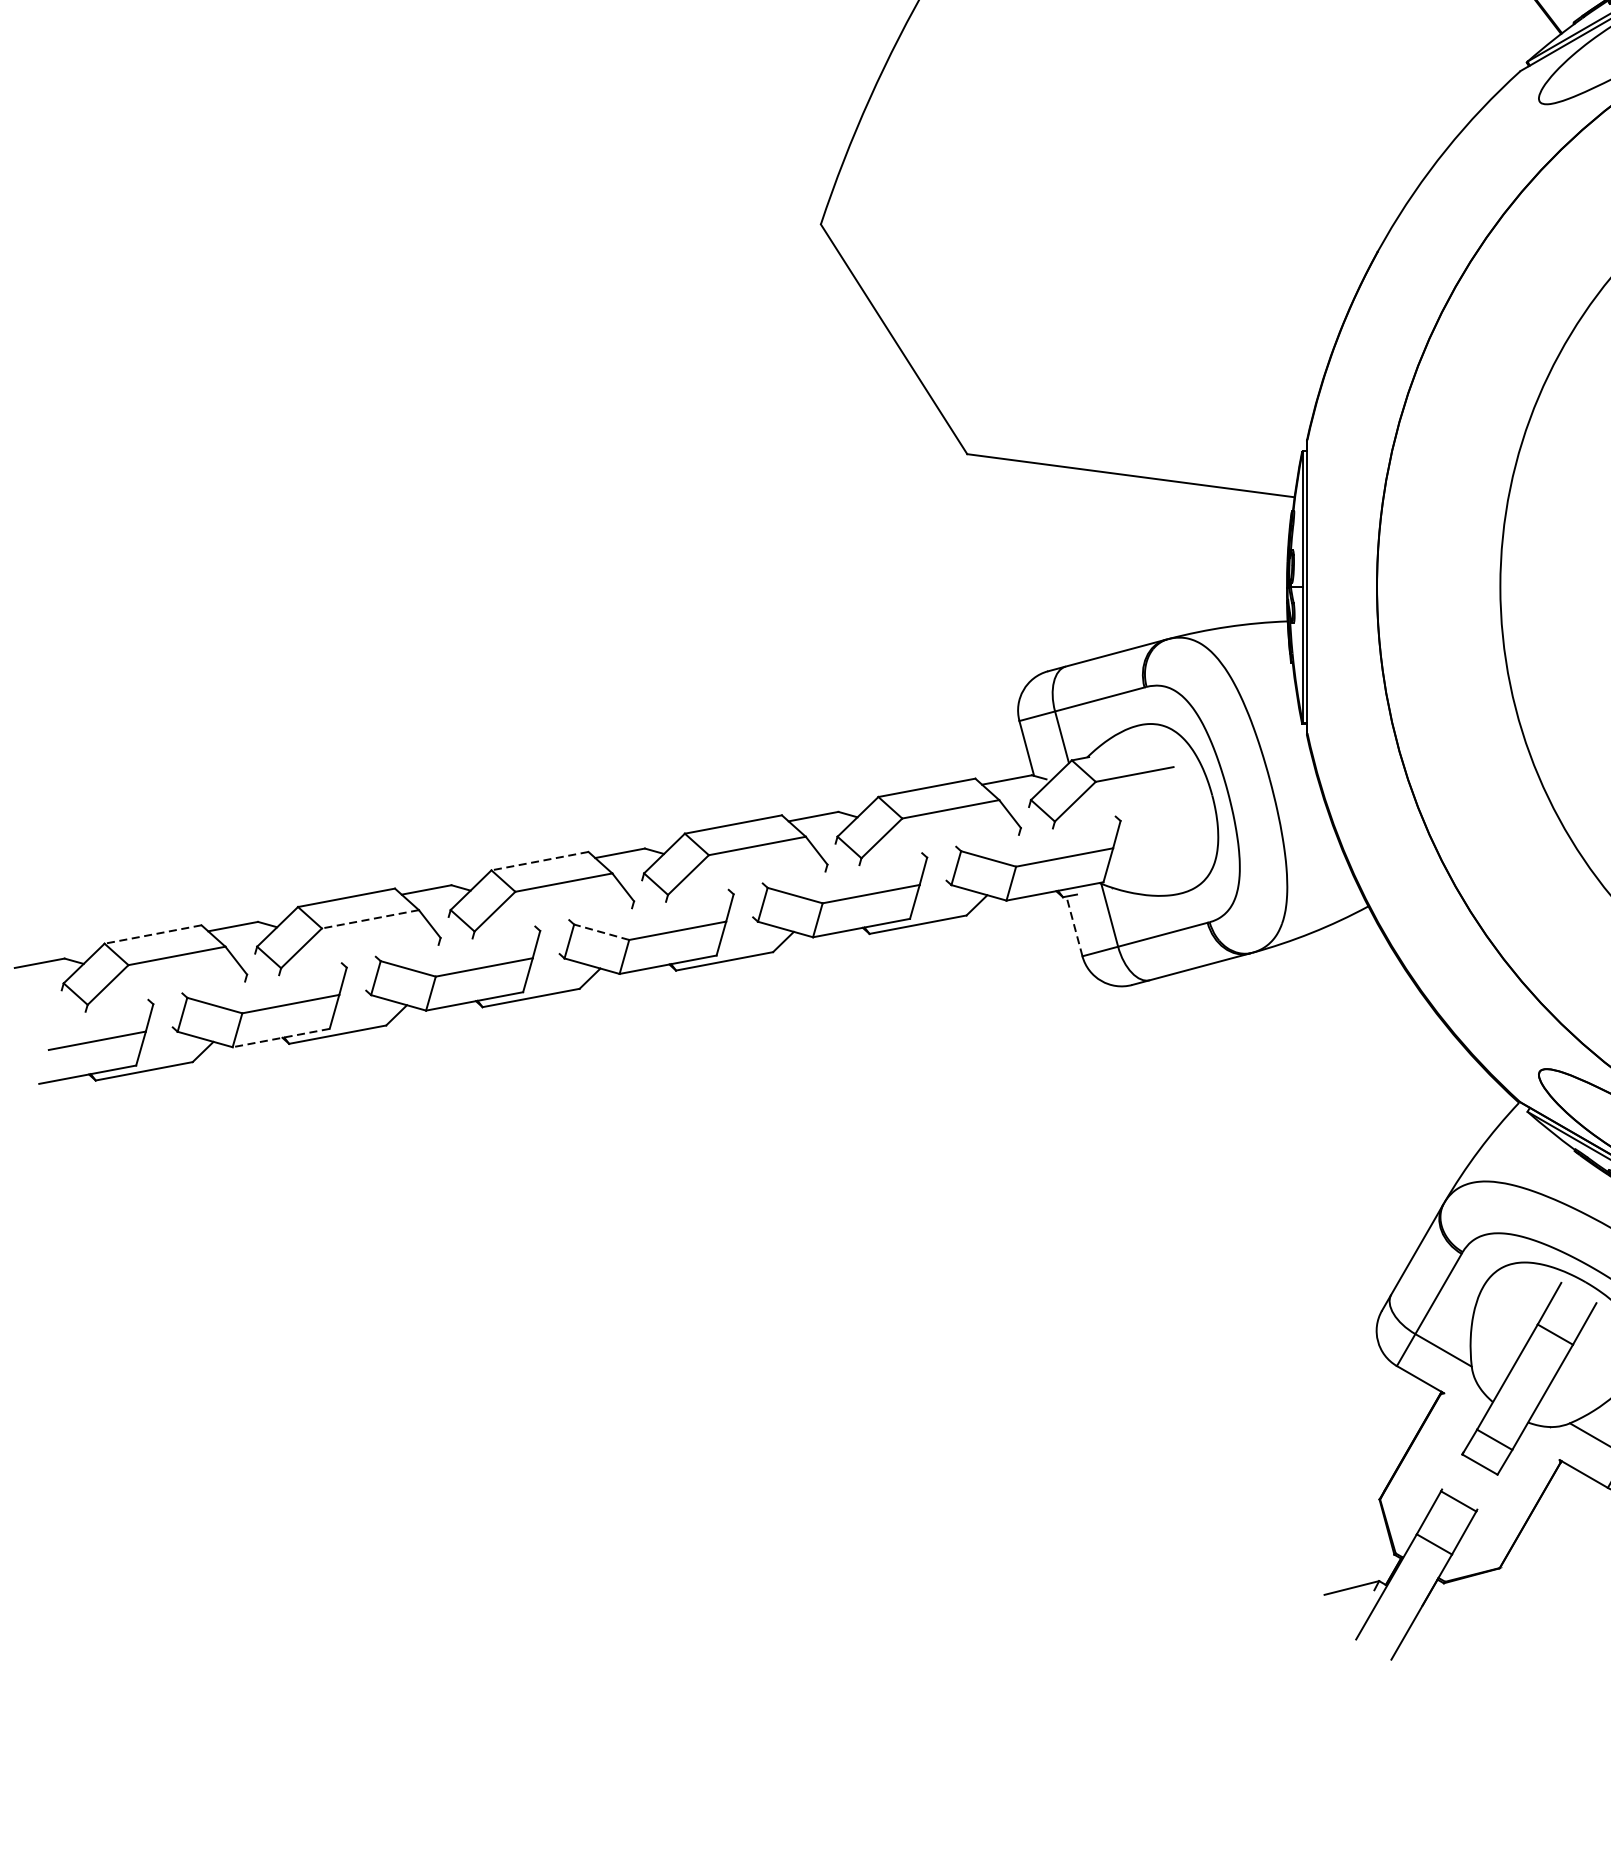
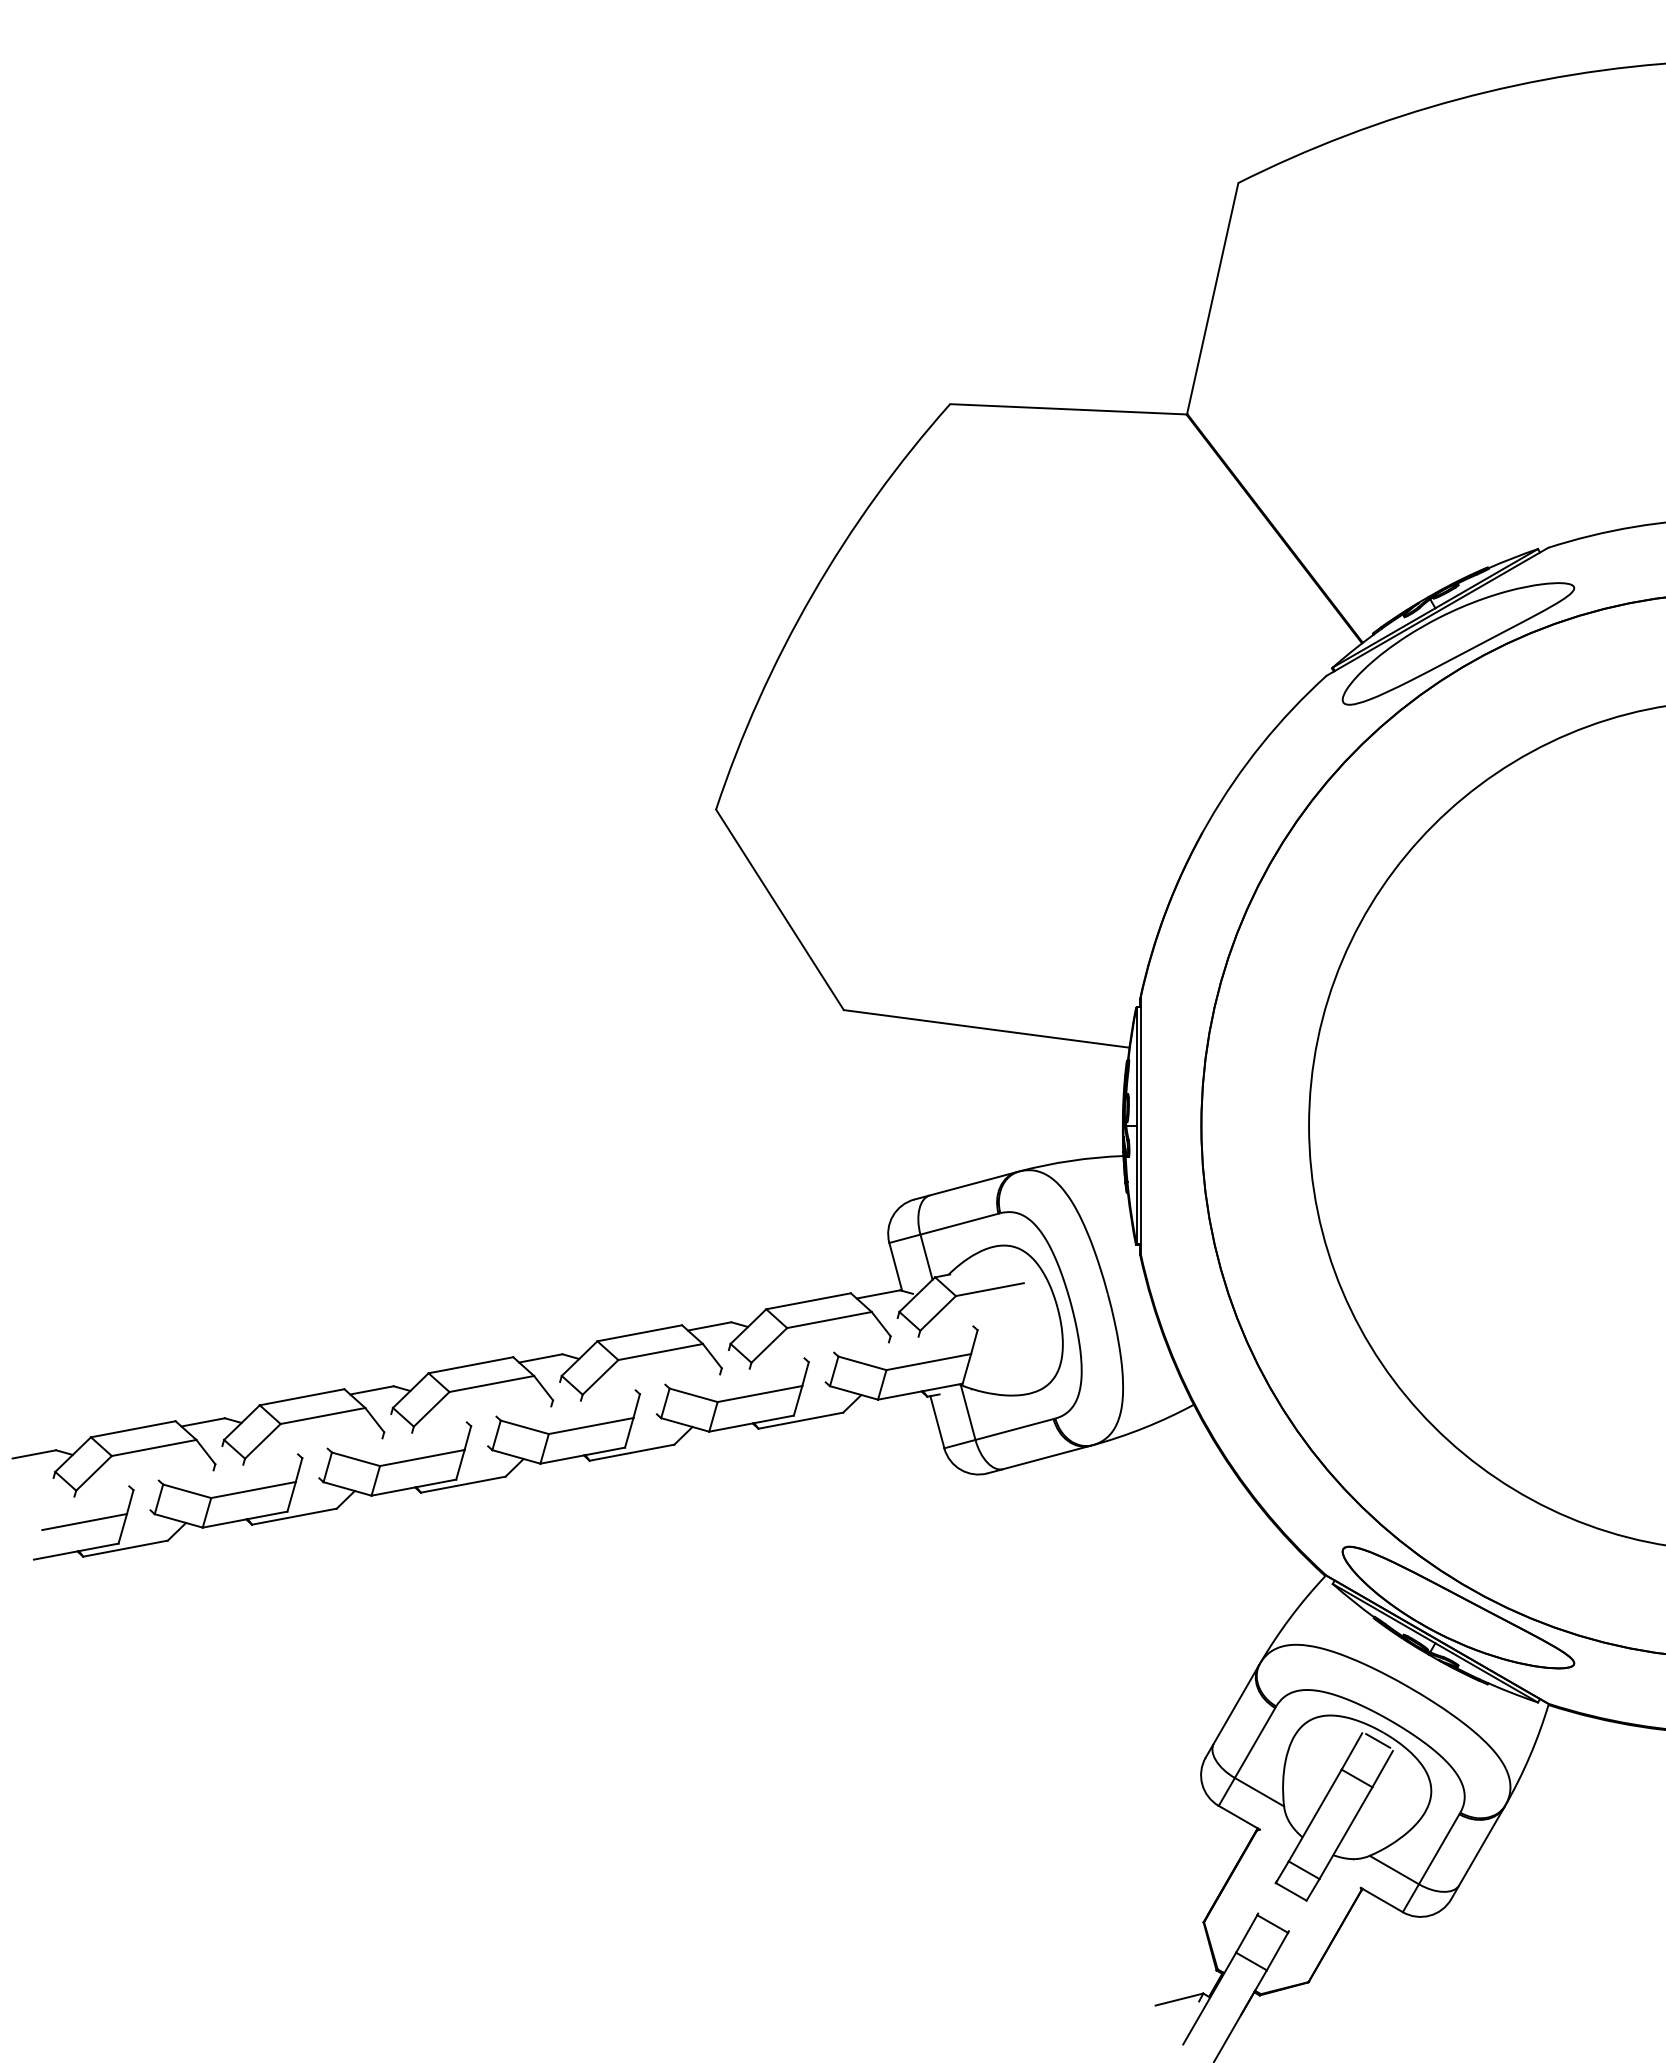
line: (539, 861) -> (470, 1365), dashed -> solid
line: (369, 919) -> (322, 1416), dashed -> solid
line: (1074, 926) -> (937, 1422), dashed -> solid
line: (601, 932) -> (524, 1427), dashed -> solid
line: (152, 934) -> (132, 1429), dashed -> solid
line: (280, 1037) -> (244, 1519), dashed -> solid
line: (1579, 1291) -> (1378, 1740), added

